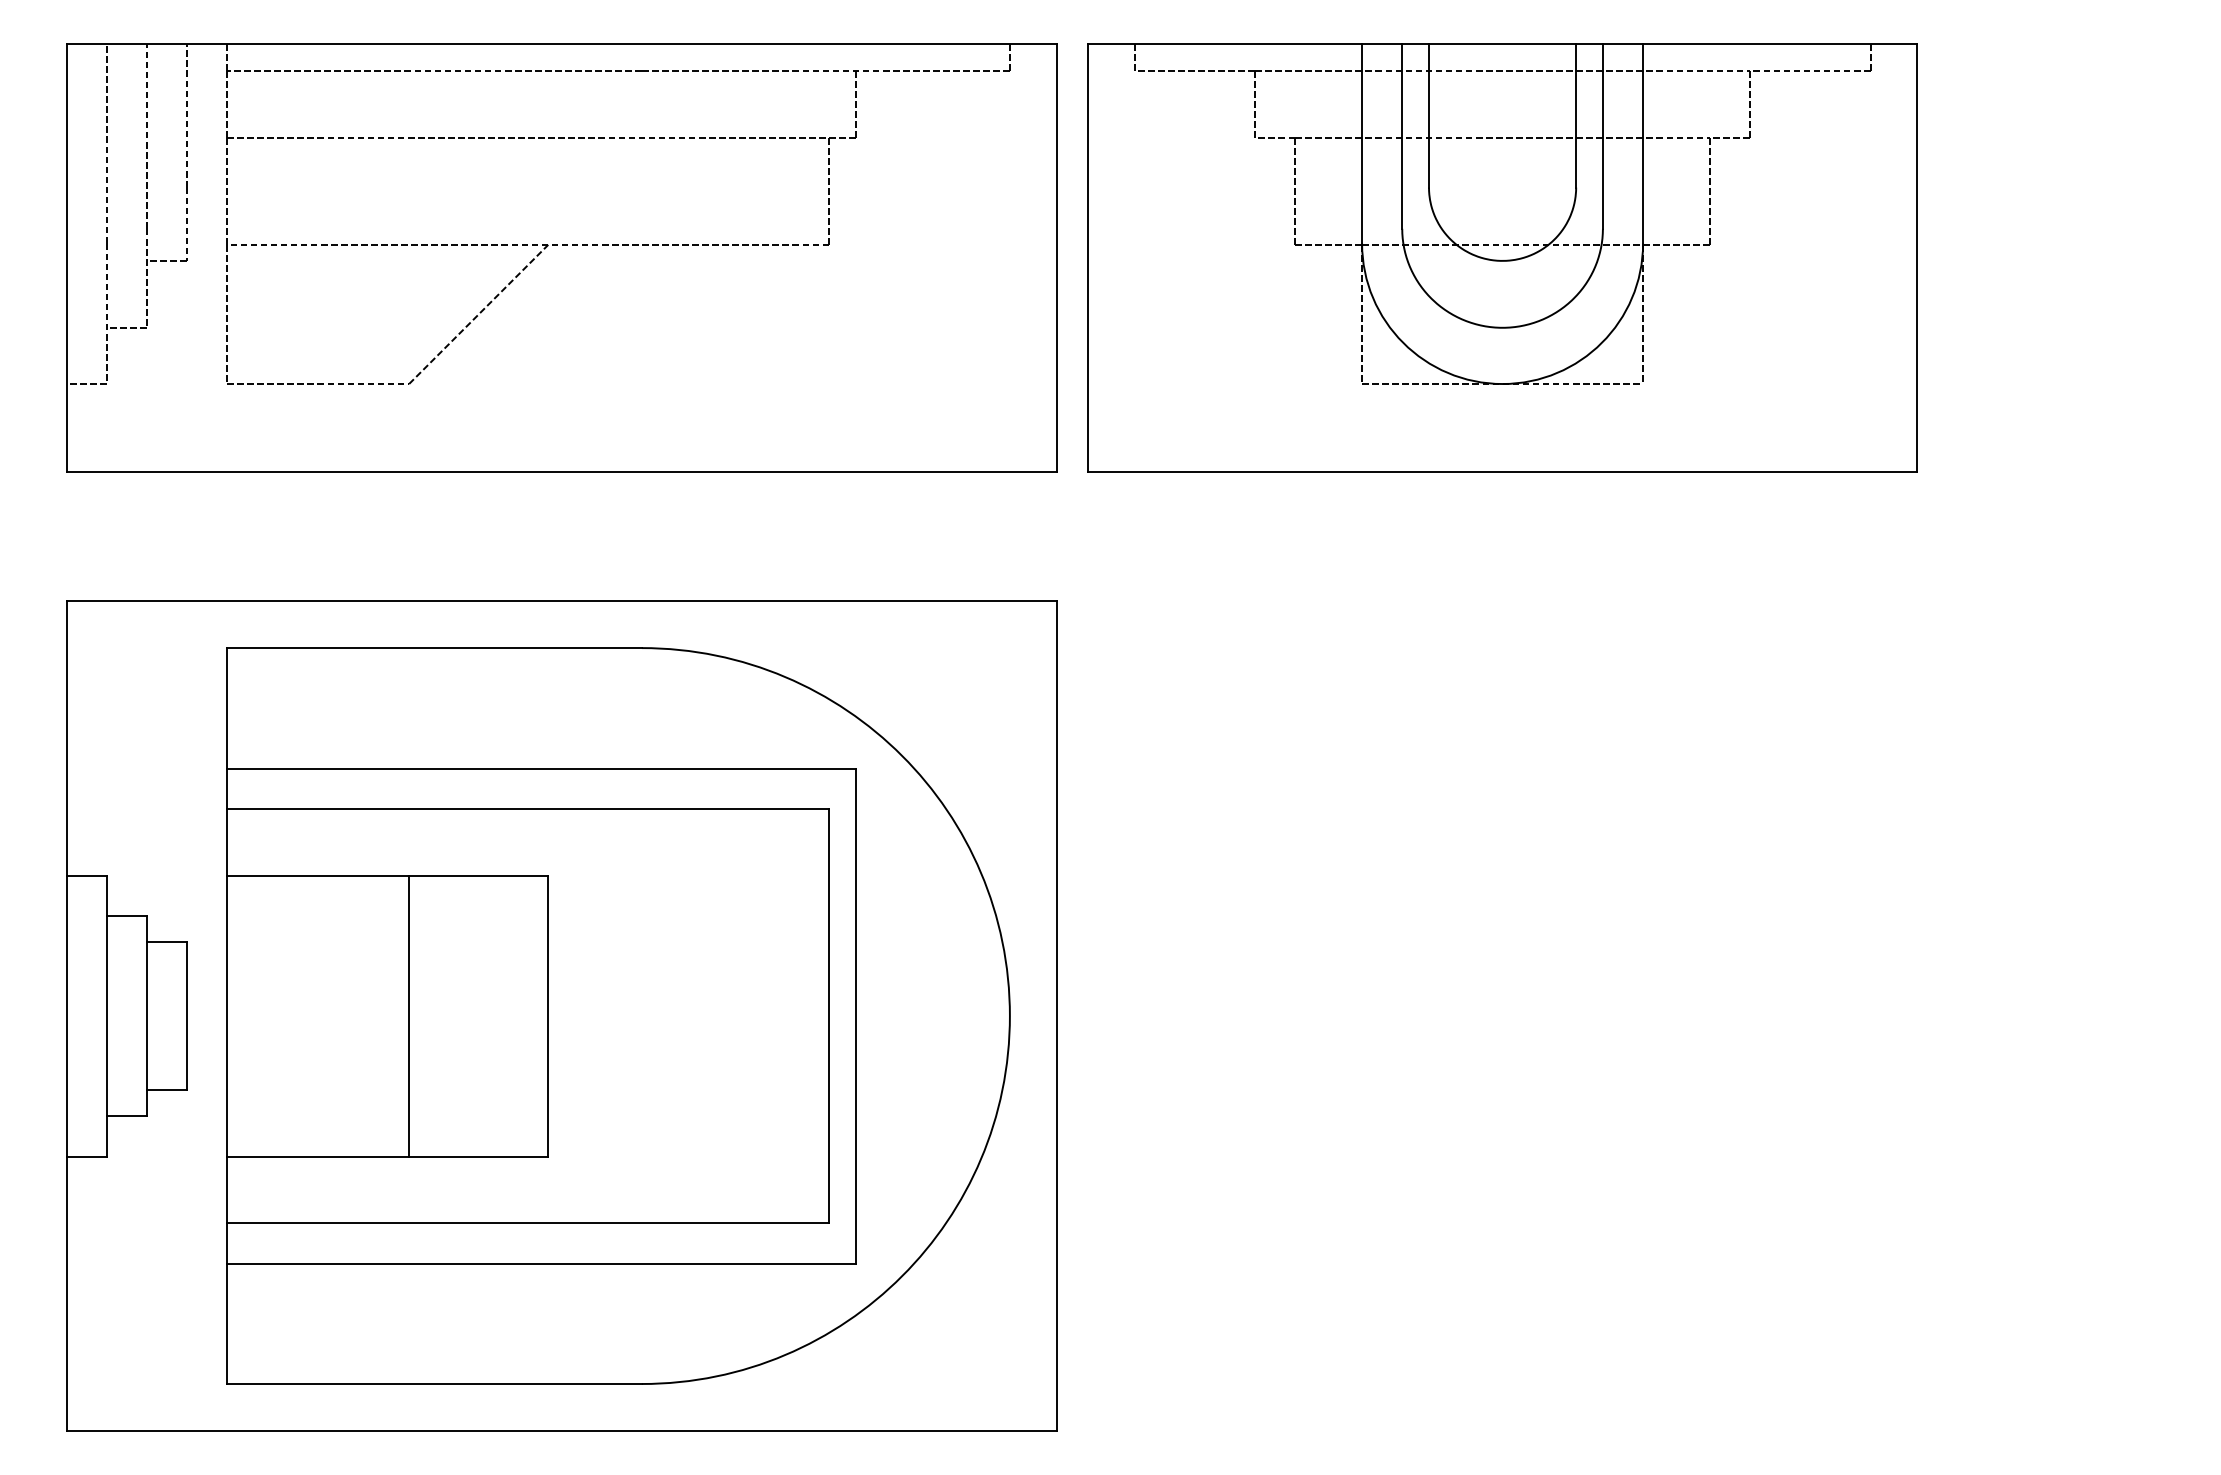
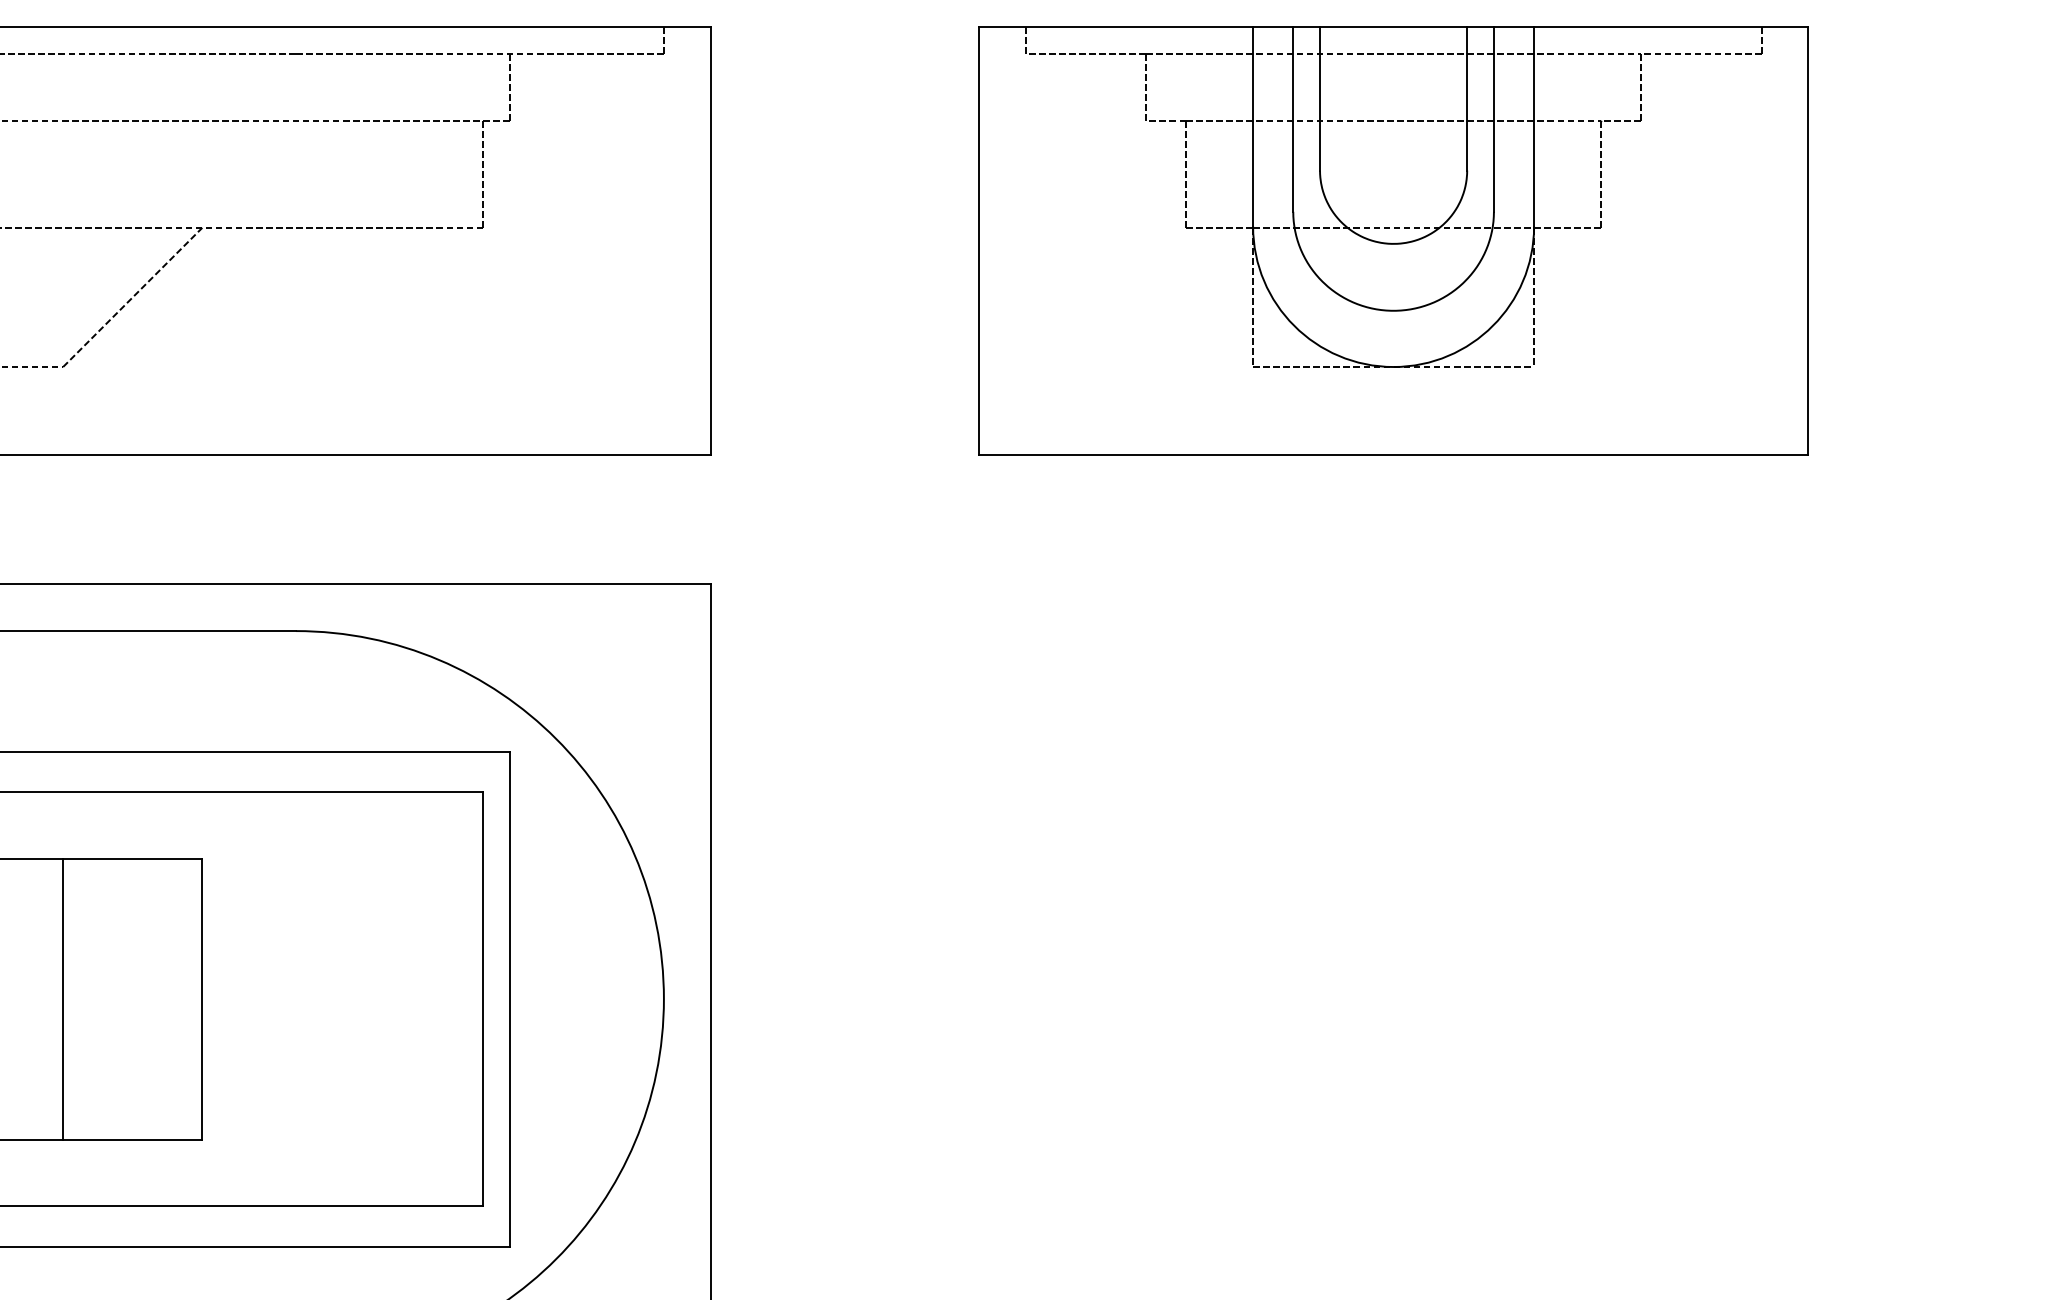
part: (1502, 257) -> (1393, 240), moved

